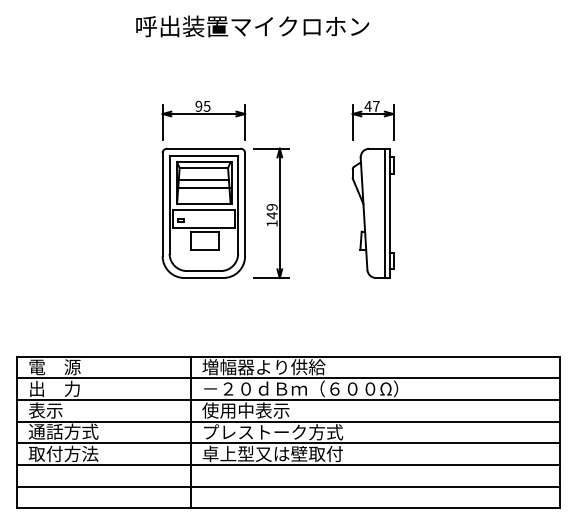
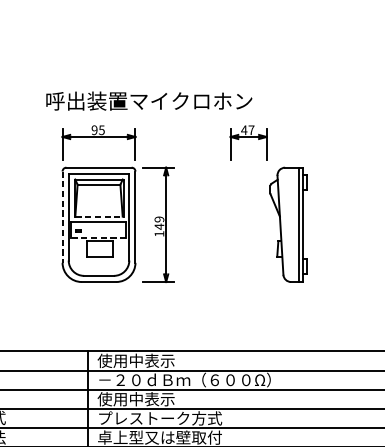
text: (252, 26) -> (149, 101), moved
line: (203, 180) -> (98, 195), removed
line: (203, 188) -> (98, 202), removed
line: (162, 204) -> (62, 217), solid -> dashed
line: (205, 204) -> (100, 217), solid -> dashed
part: (372, 212) -> (287, 224), moved
line: (203, 227) -> (98, 237), solid -> dashed
text: (263, 367) -> (151, 361), 増幅器より供給 -> 使用中表示

